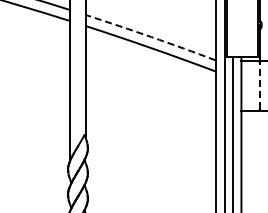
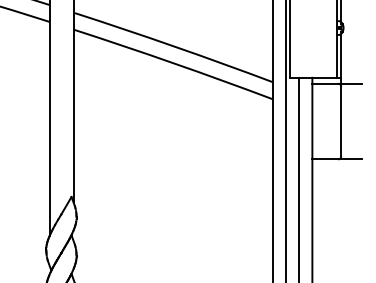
arc: (151, 37) -> (174, 47), dashed -> solid
line: (260, 86) -> (341, 122), dashed -> solid

